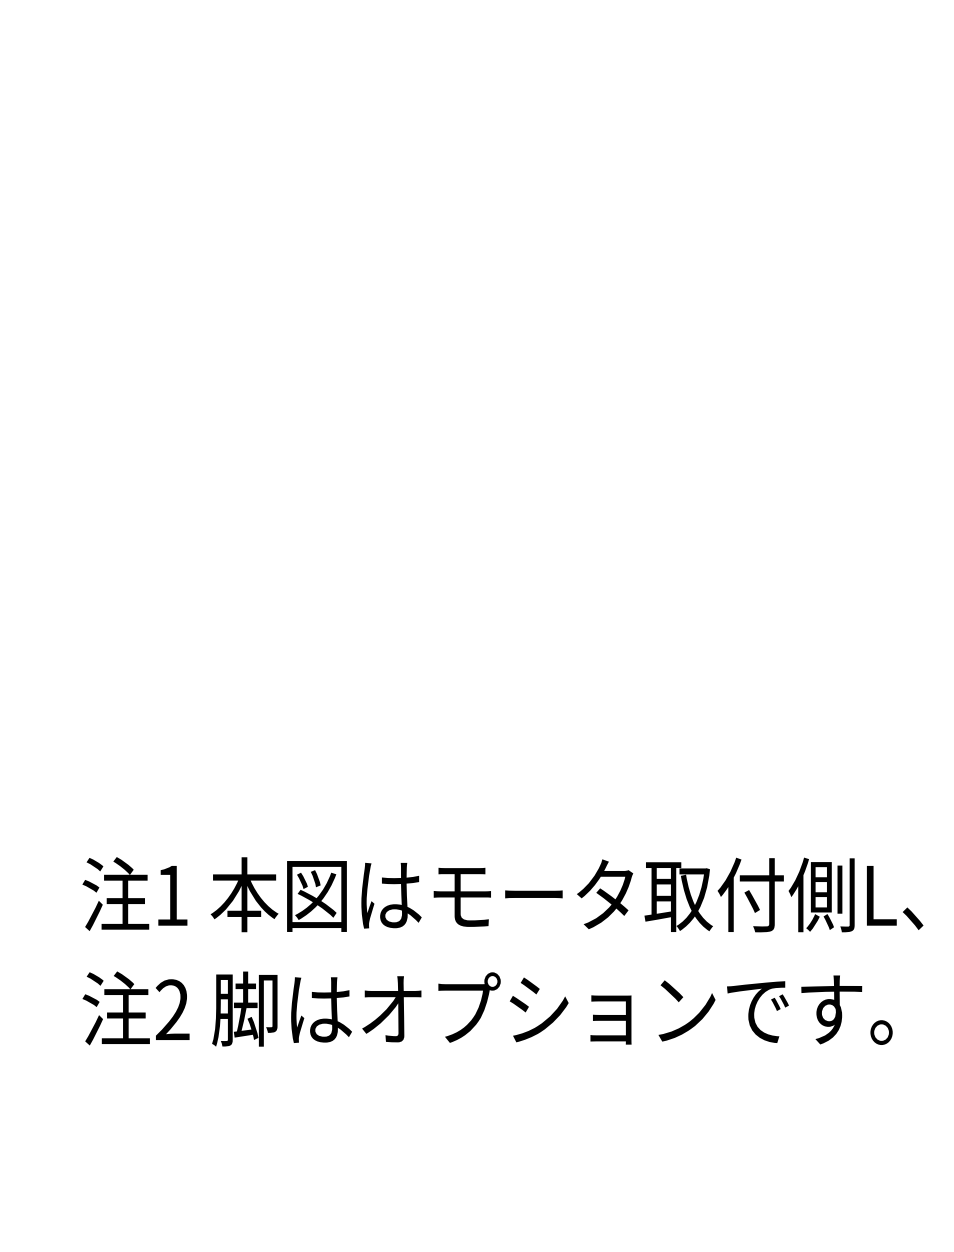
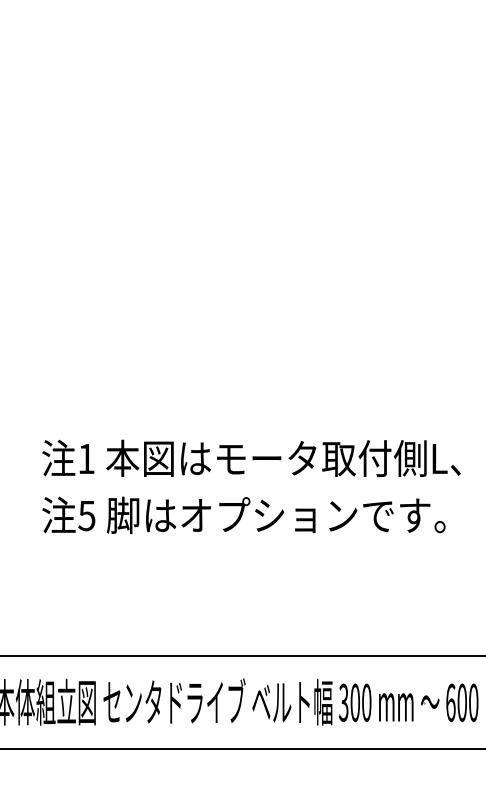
text: (171, 1009) -> (86, 515), 2 -> 5

